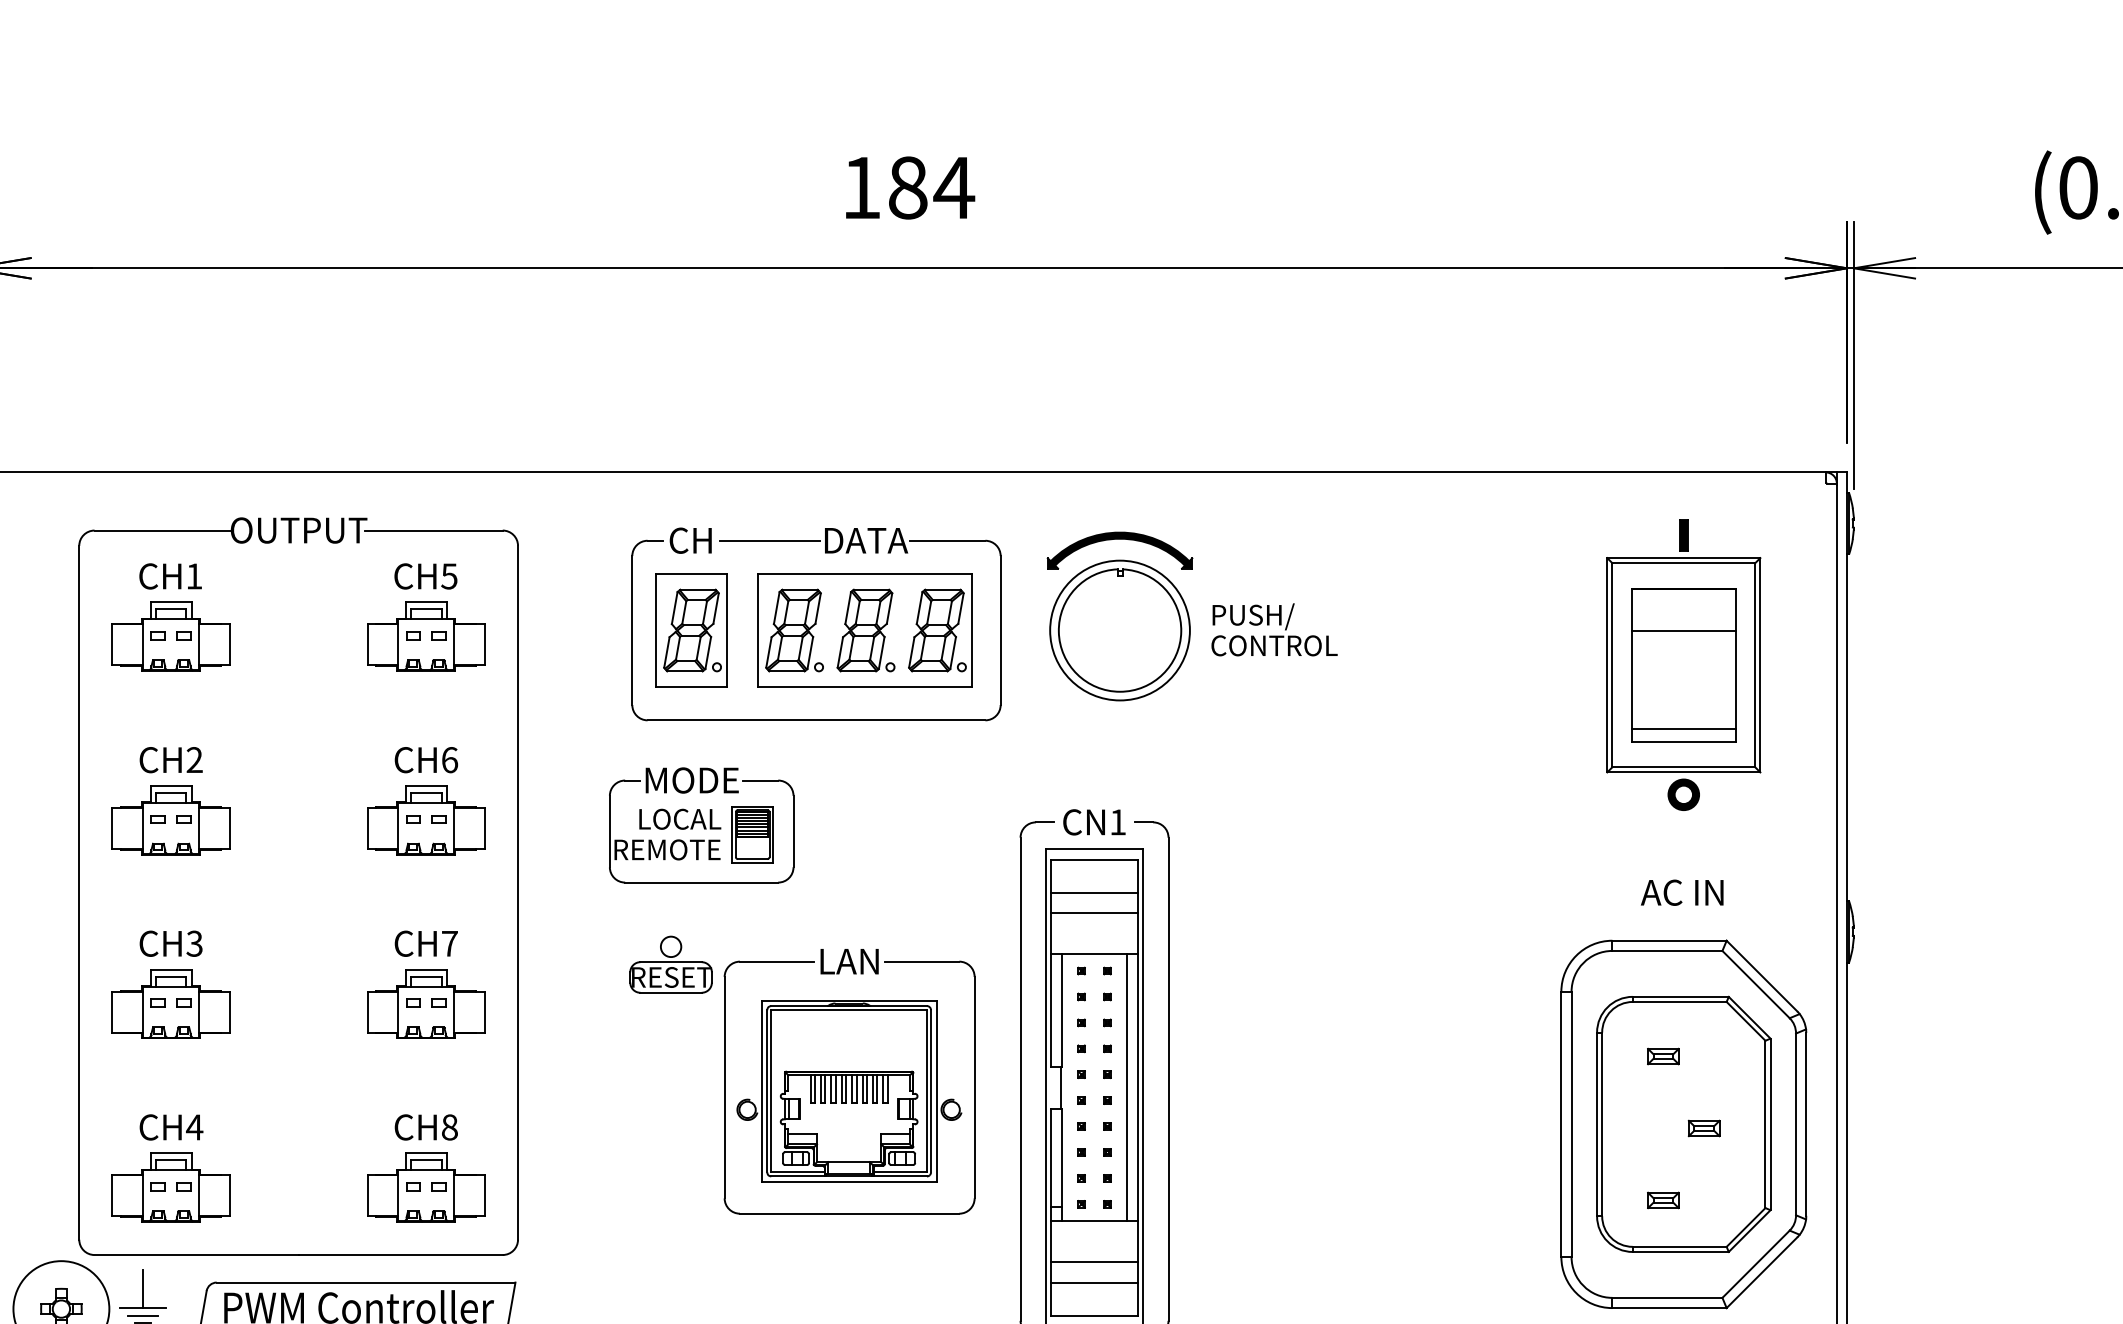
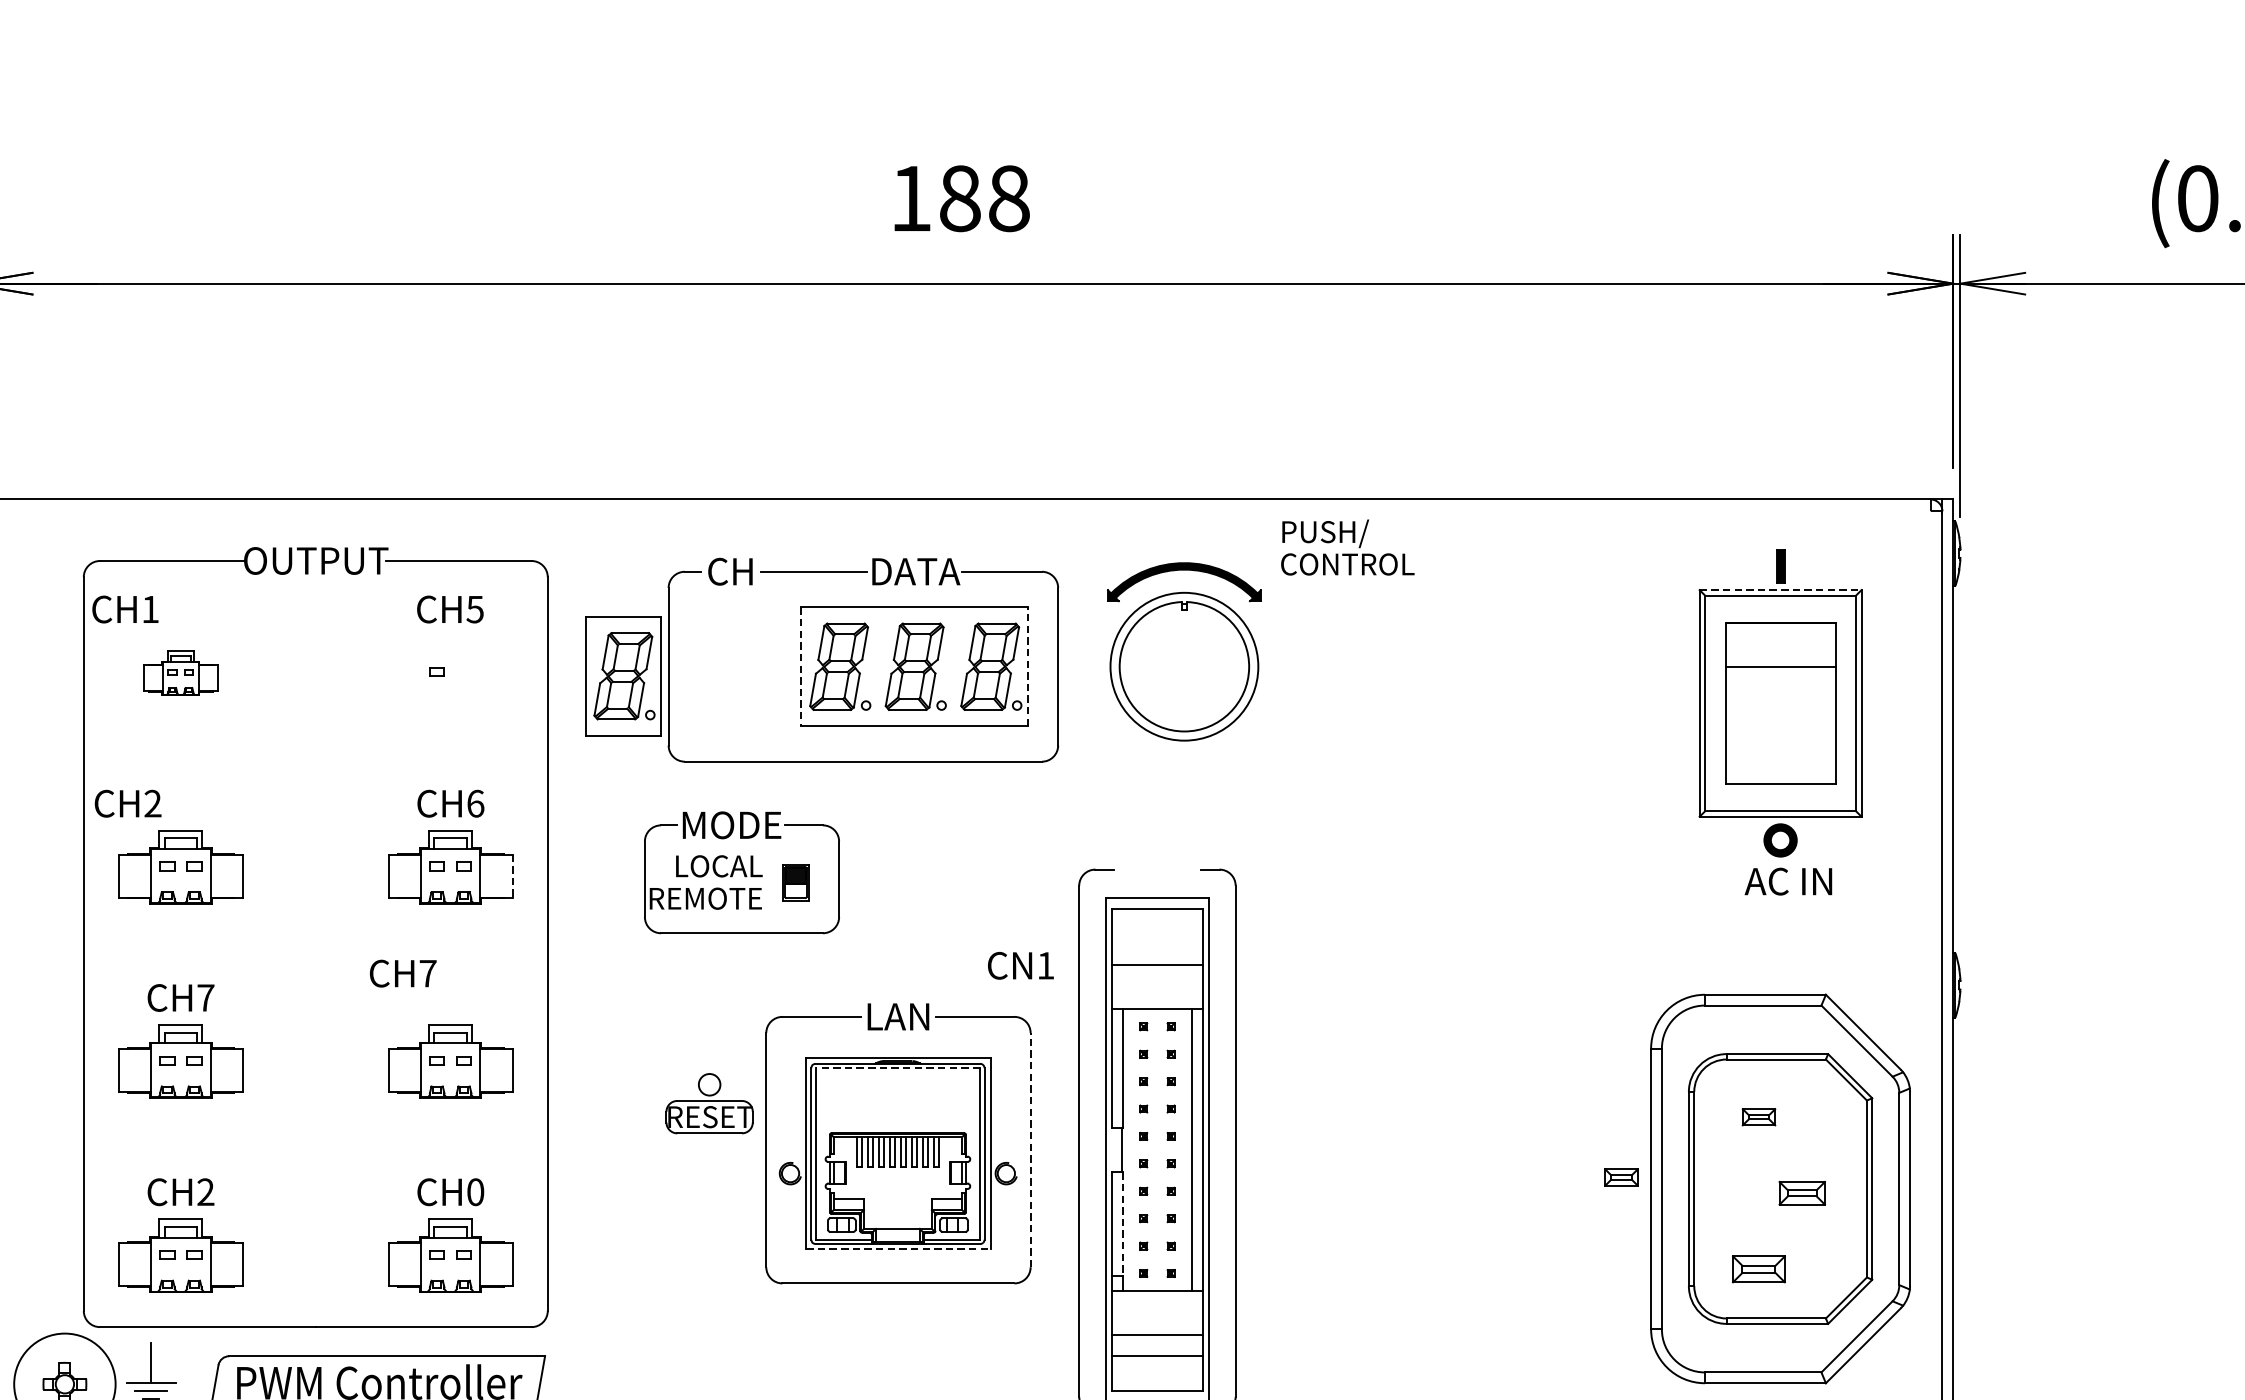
text: (954, 187) -> (1009, 198), 184 -> 188
line: (1683, 558) -> (1780, 590), solid -> dashed
text: (170, 576) -> (125, 609), moved
text: (1274, 629) -> (1347, 547), moved
part: (691, 630) -> (623, 676), moved
line: (972, 630) -> (1028, 666), solid -> dashed
line: (757, 631) -> (801, 667), solid -> dashed
part: (170, 636) -> (180, 673), size x0.6
part: (426, 636) -> (450, 673), removed
line: (1683, 729) -> (1780, 771), removed
text: (170, 760) -> (127, 804), moved
text: (1094, 822) -> (1020, 965), moved
line: (484, 829) -> (512, 877), solid -> dashed
part: (752, 834) -> (795, 882), size x0.6
line: (1094, 892) -> (1157, 943), removed
text: (1682, 892) -> (1788, 881), moved
text: (194, 943) -> (205, 997), CH3 -> CH7
text: (425, 943) -> (402, 973), moved
part: (670, 964) -> (709, 1103), moved
line: (849, 1010) -> (898, 1068), solid -> dashed
line: (974, 1087) -> (1030, 1149), solid -> dashed
part: (1533, 1113) -> (1621, 1177), added
text: (194, 1127) -> (205, 1192), CH4 -> CH2
text: (449, 1127) -> (475, 1192), CH8 -> CH0
part: (1703, 1128) -> (1801, 1193), size x1.4
line: (1061, 1158) -> (1122, 1225), solid -> dashed
line: (850, 1181) -> (899, 1249), solid -> dashed
part: (1663, 1200) -> (1759, 1269), size x1.6

